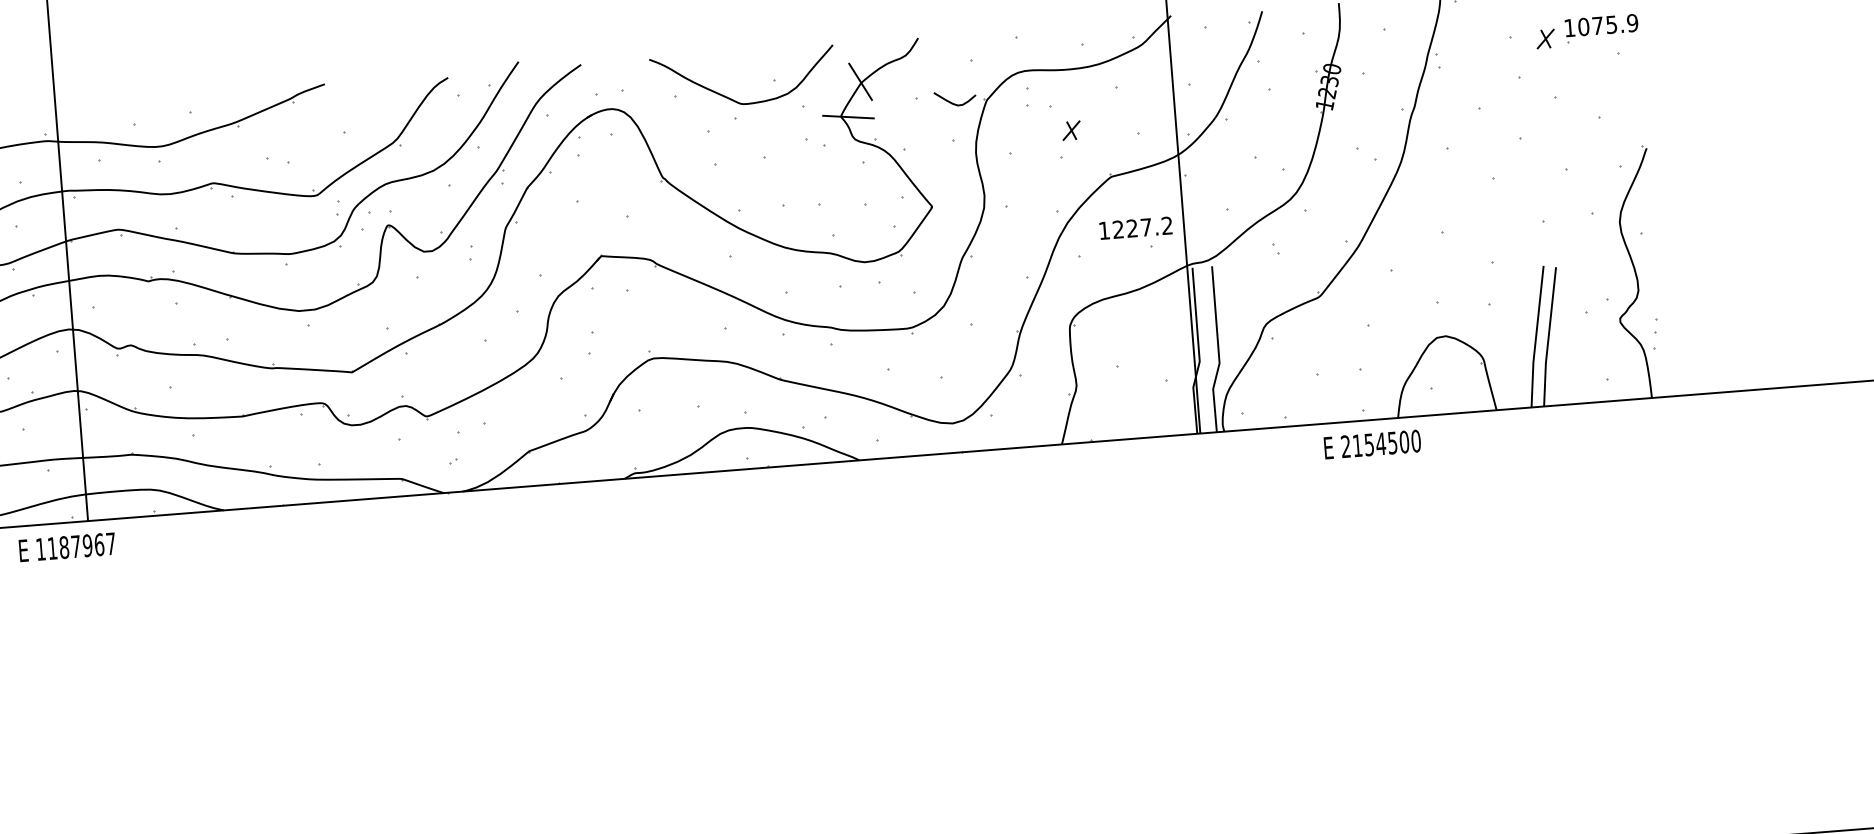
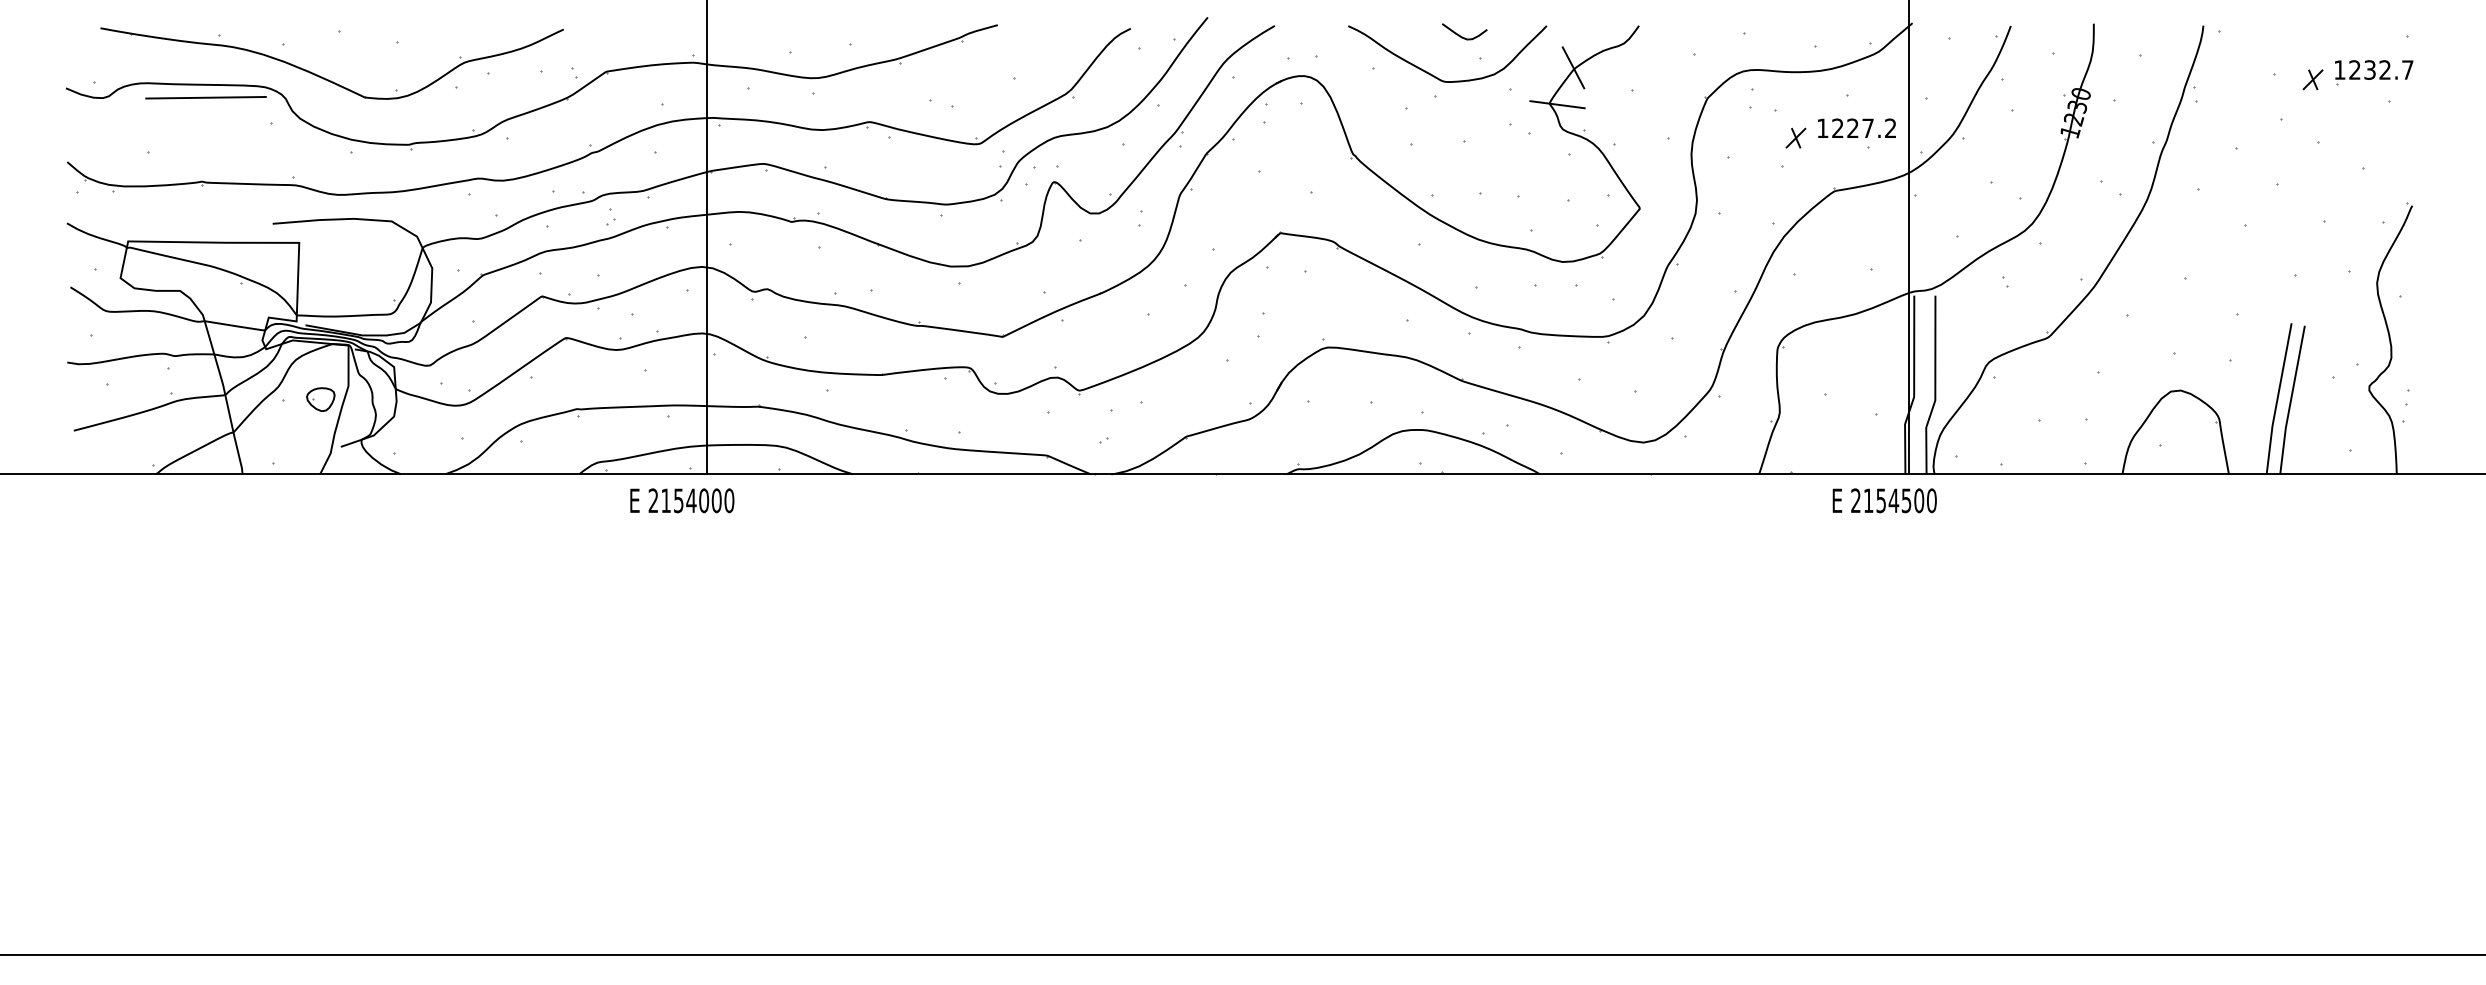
text: (1608, 24) -> (2381, 69), 1075.9 -> 1232.7
curve: (953, 103) -> (1462, 36), moved
text: (1135, 227) -> (1856, 127), moved
text: (1372, 444) -> (1884, 500), moved
text: (76, 546) -> (691, 500), 1187967 -> 2154000

